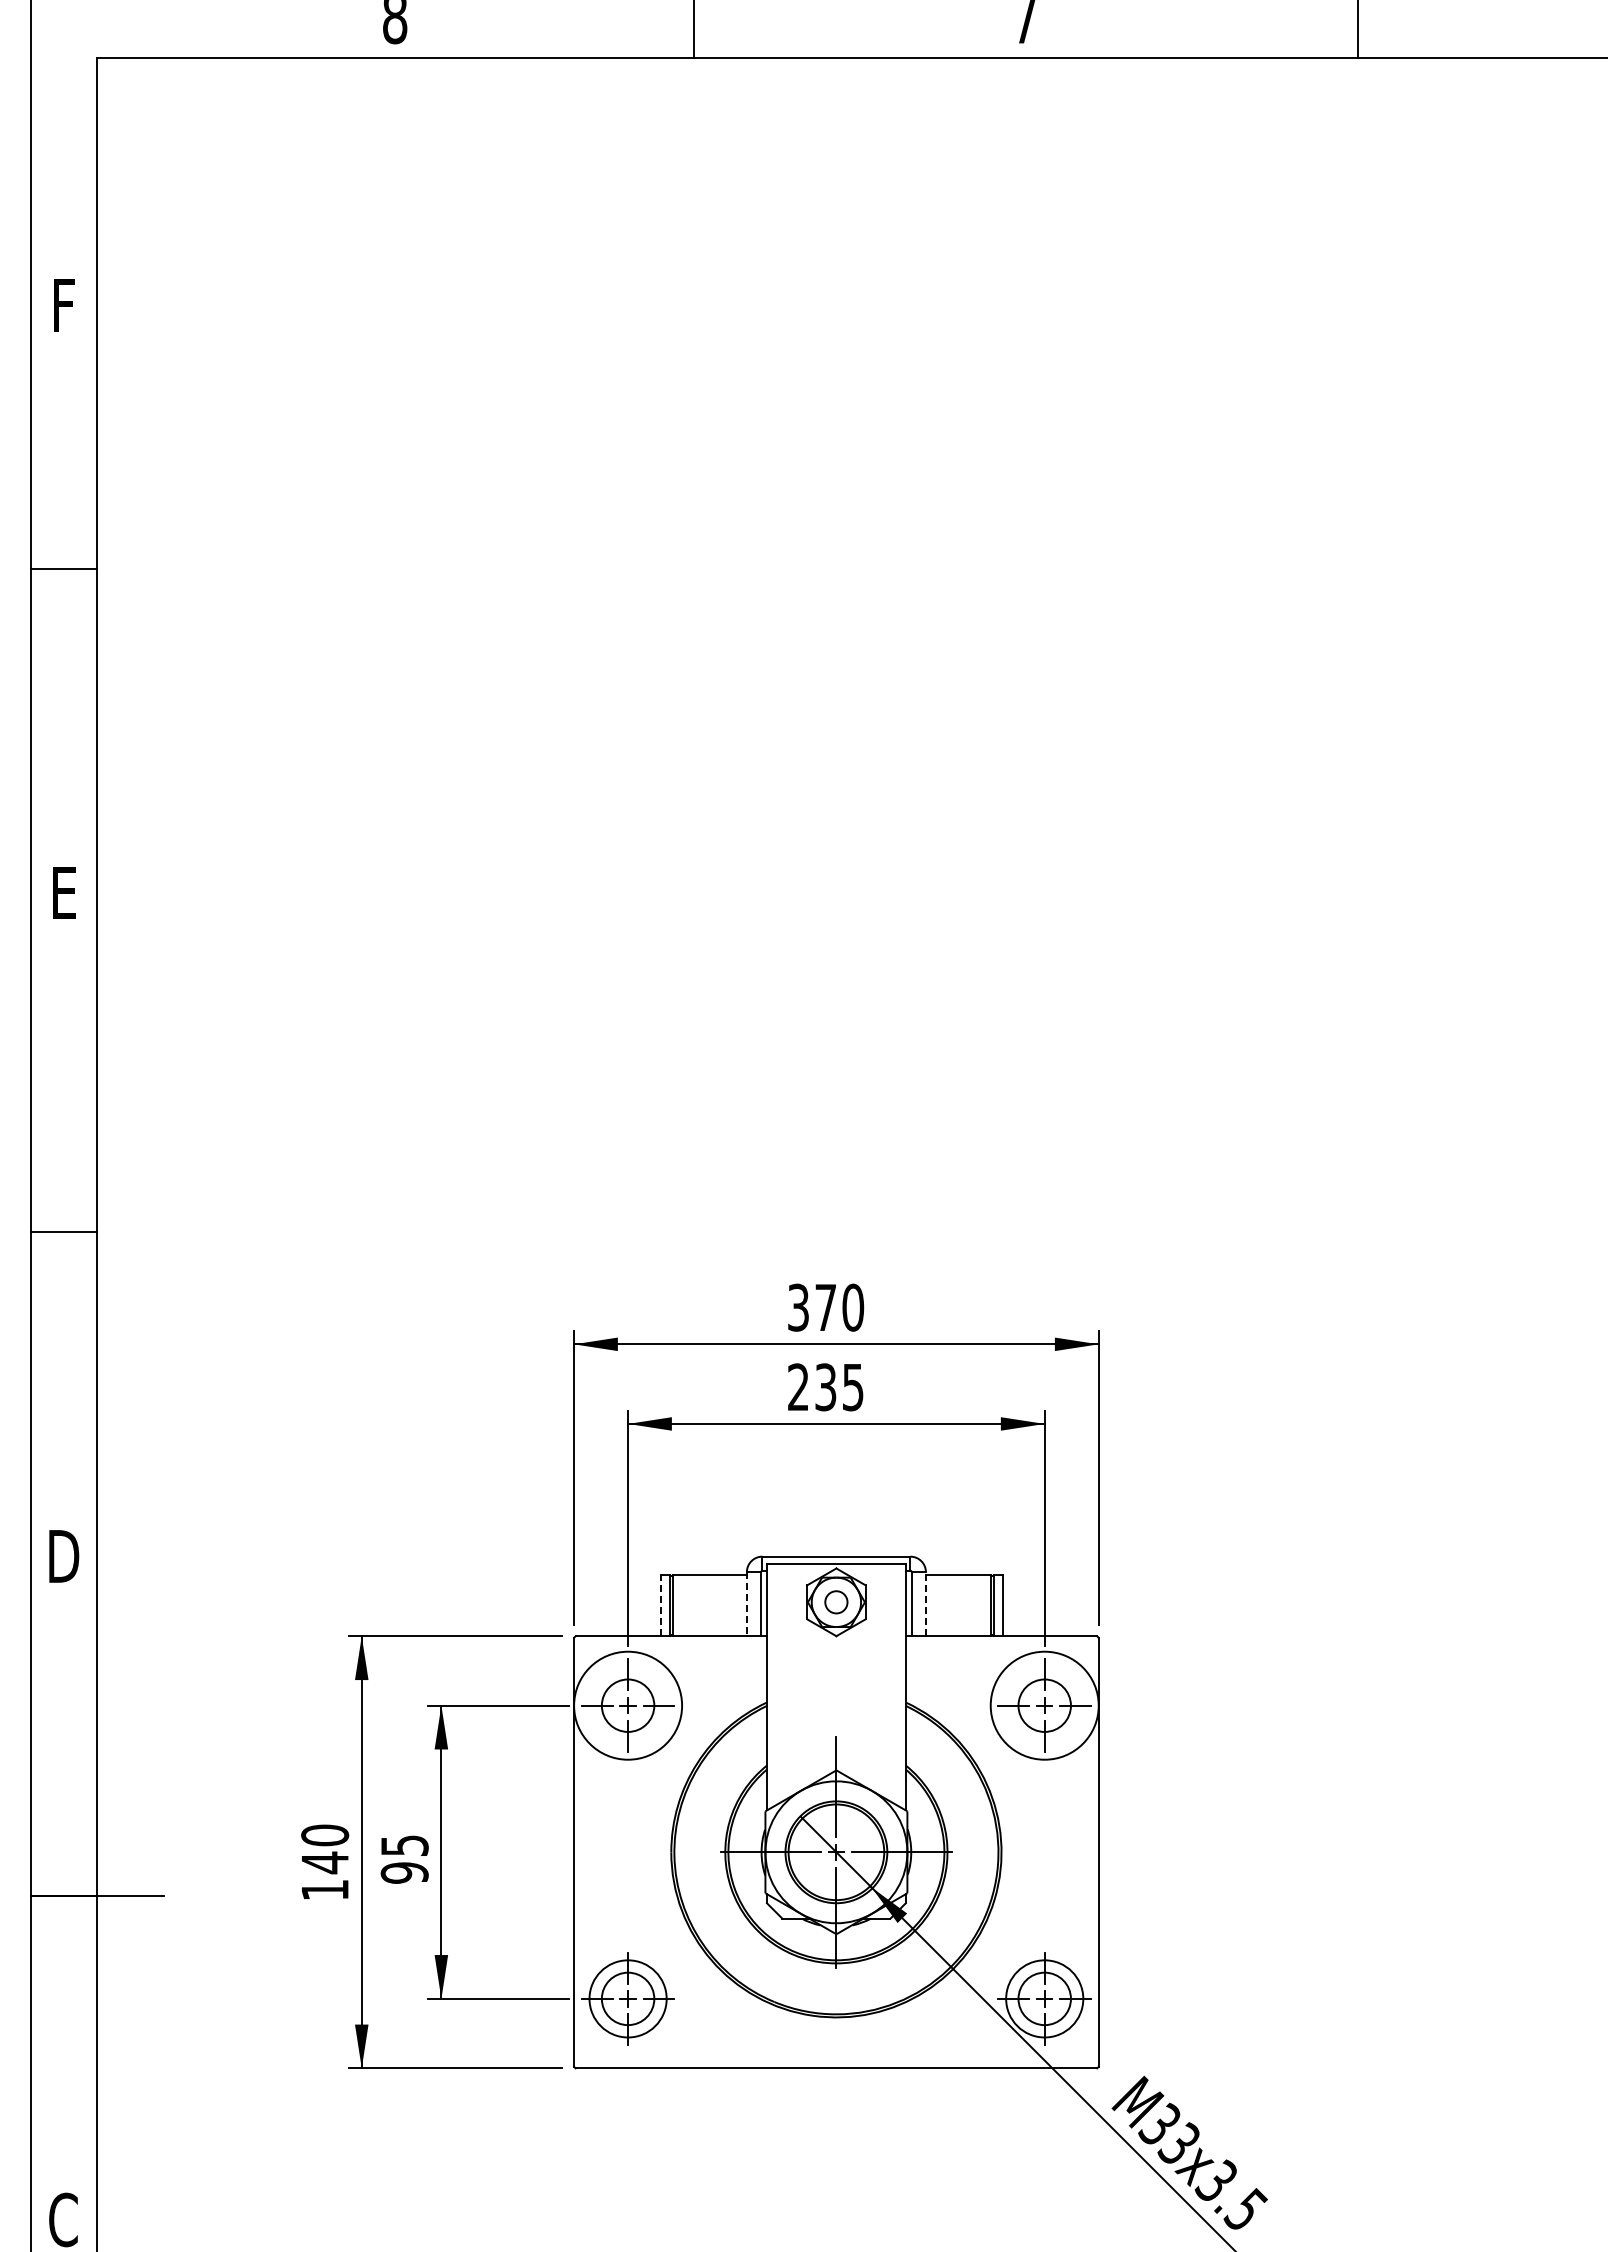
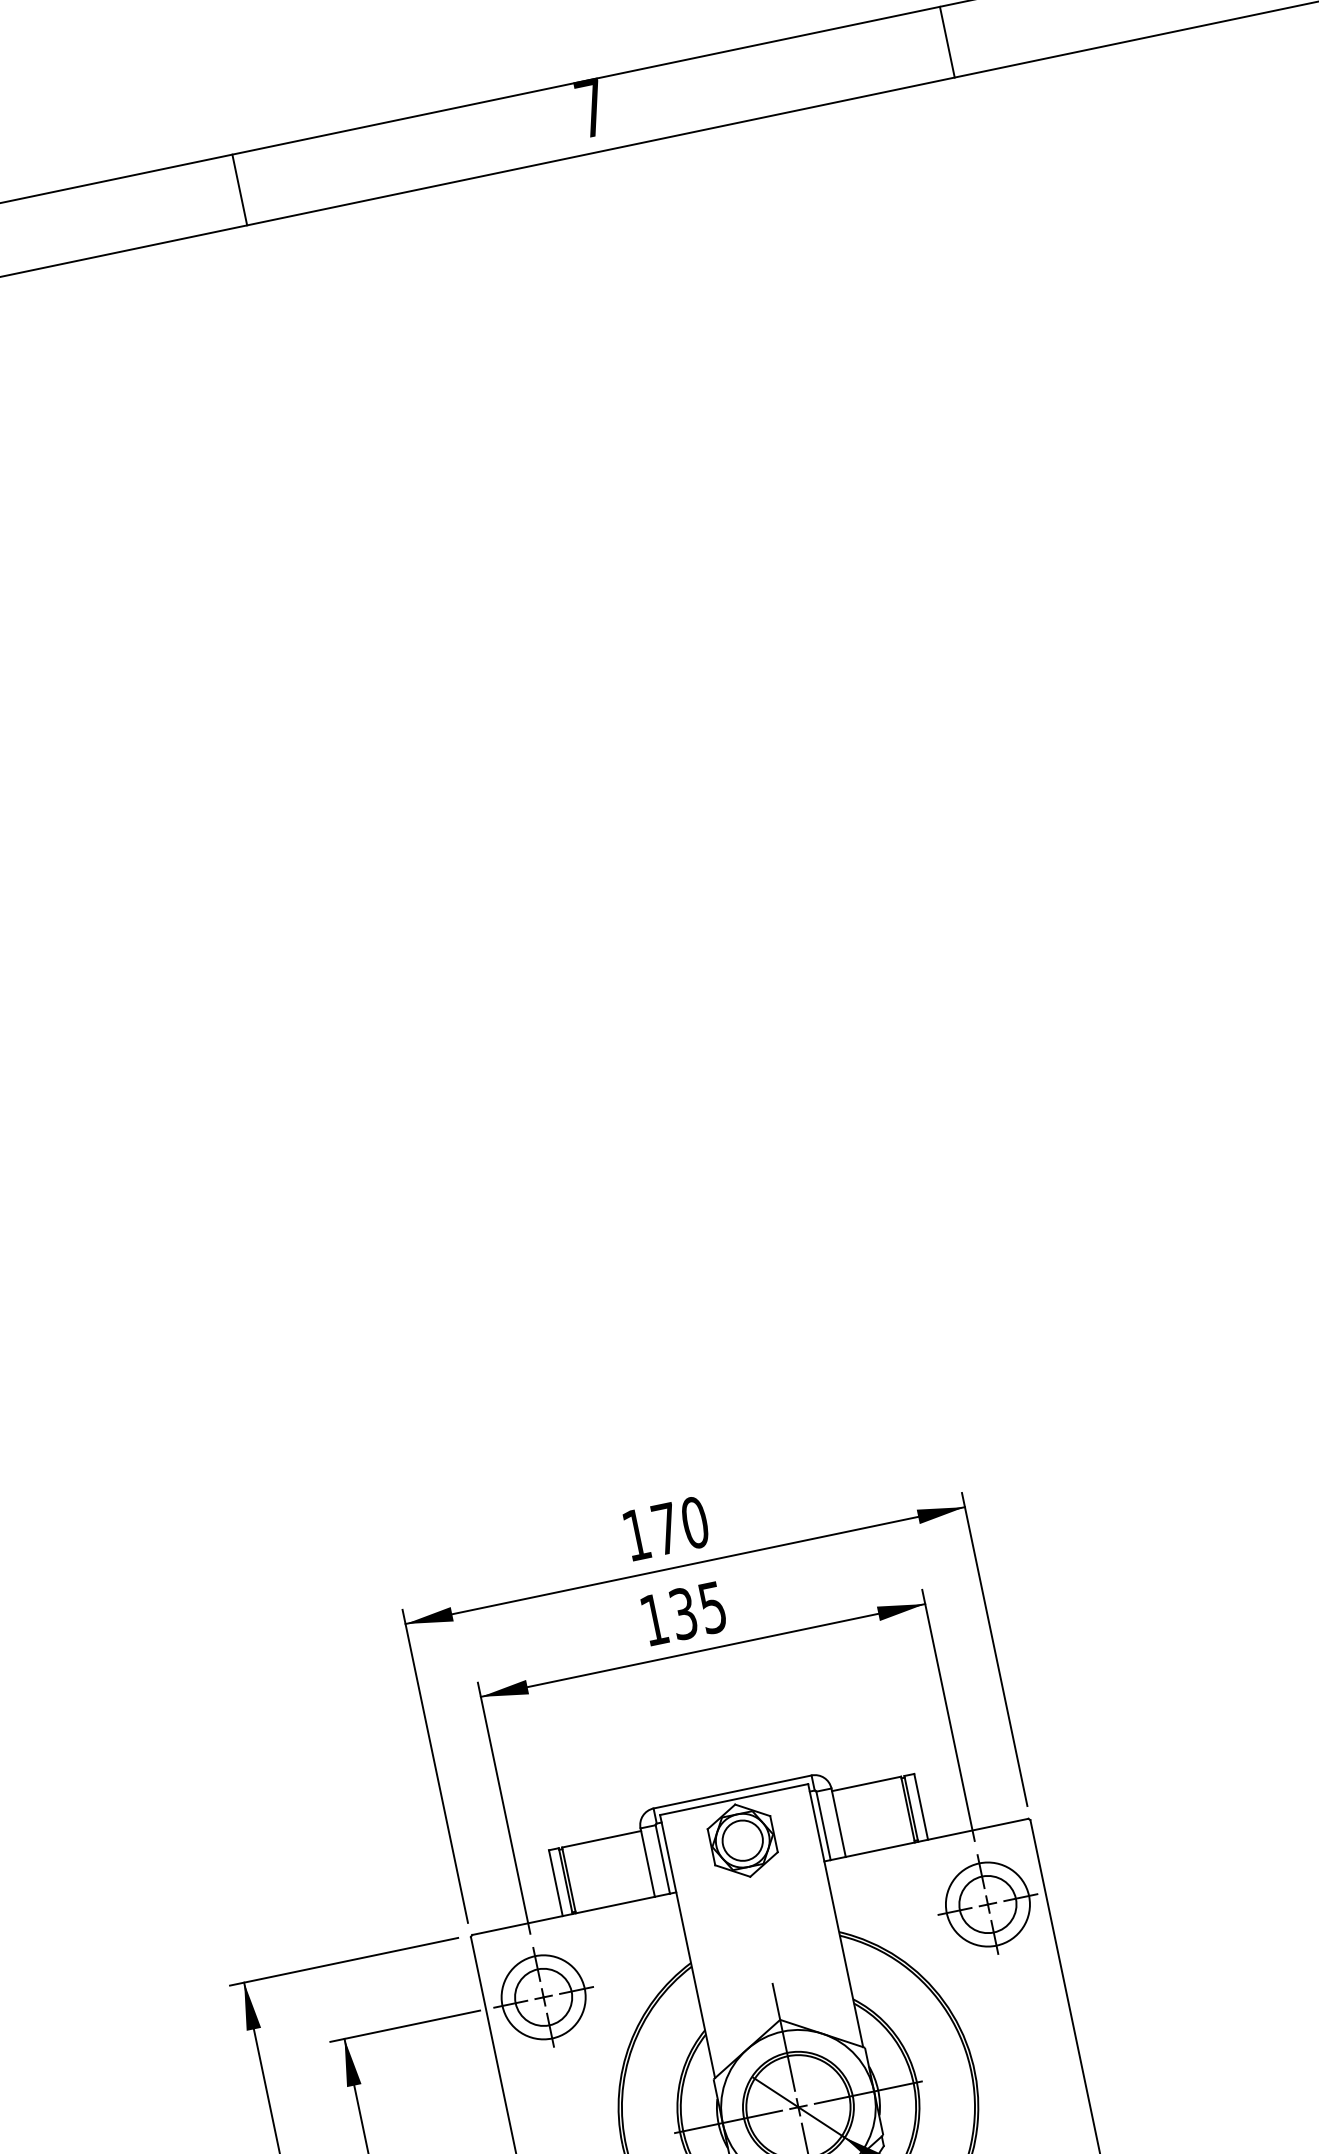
text: (798, 1307) -> (636, 1534), 370 -> 170
text: (798, 1386) -> (654, 1618), 235 -> 135
circle: (835, 1601) -> (741, 1840), size x1.67
line: (925, 1603) -> (838, 1822), dashed -> solid
line: (746, 1604) -> (647, 1863), dashed -> solid
line: (660, 1605) -> (555, 1883), dashed -> solid
circle: (627, 1705) -> (542, 1997), size x0.71
circle: (1044, 1705) -> (987, 1904), size x0.71

